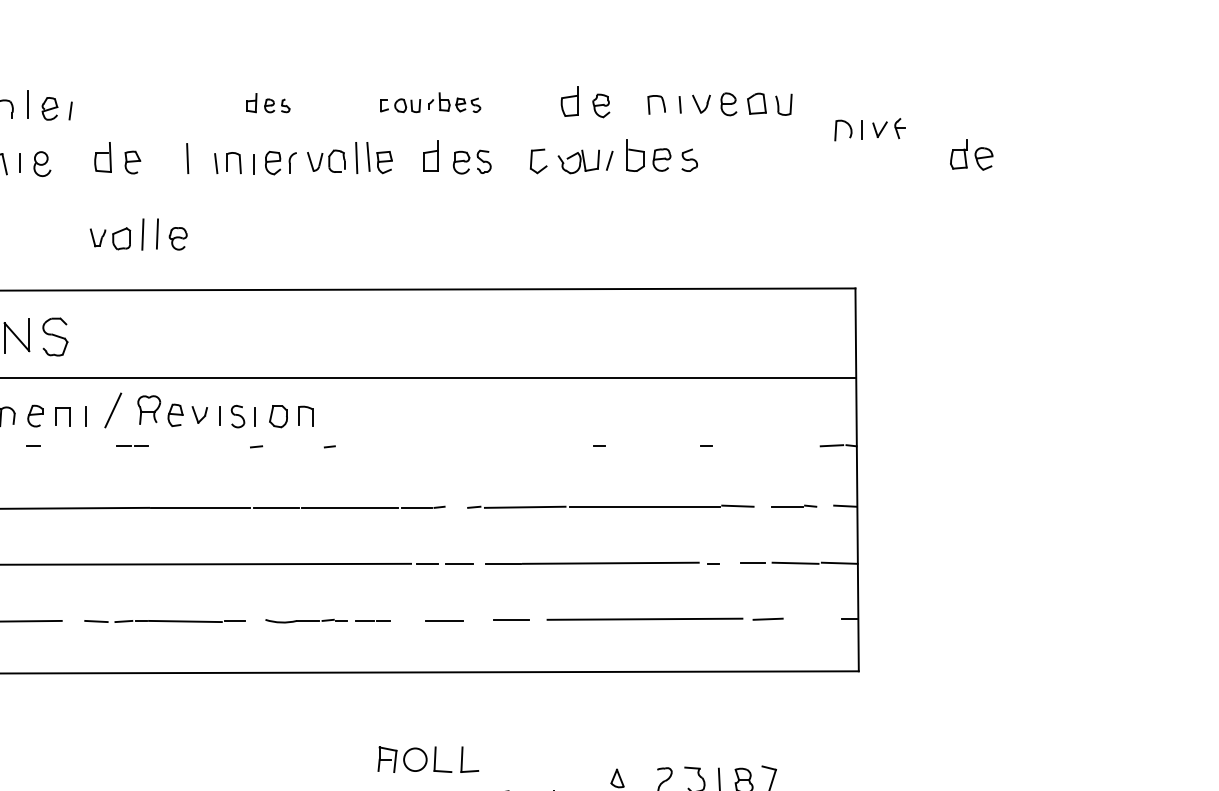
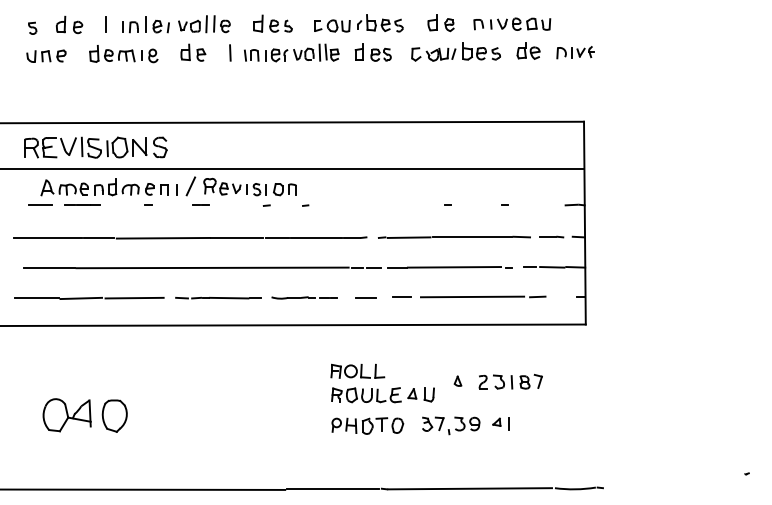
part: (267, 102) -> (272, 23), size x1.67
part: (429, 102) -> (358, 23), size x1.67
part: (869, 129) -> (575, 52), moved
part: (971, 153) -> (528, 50), moved
part: (138, 235) -> (204, 24), moved

